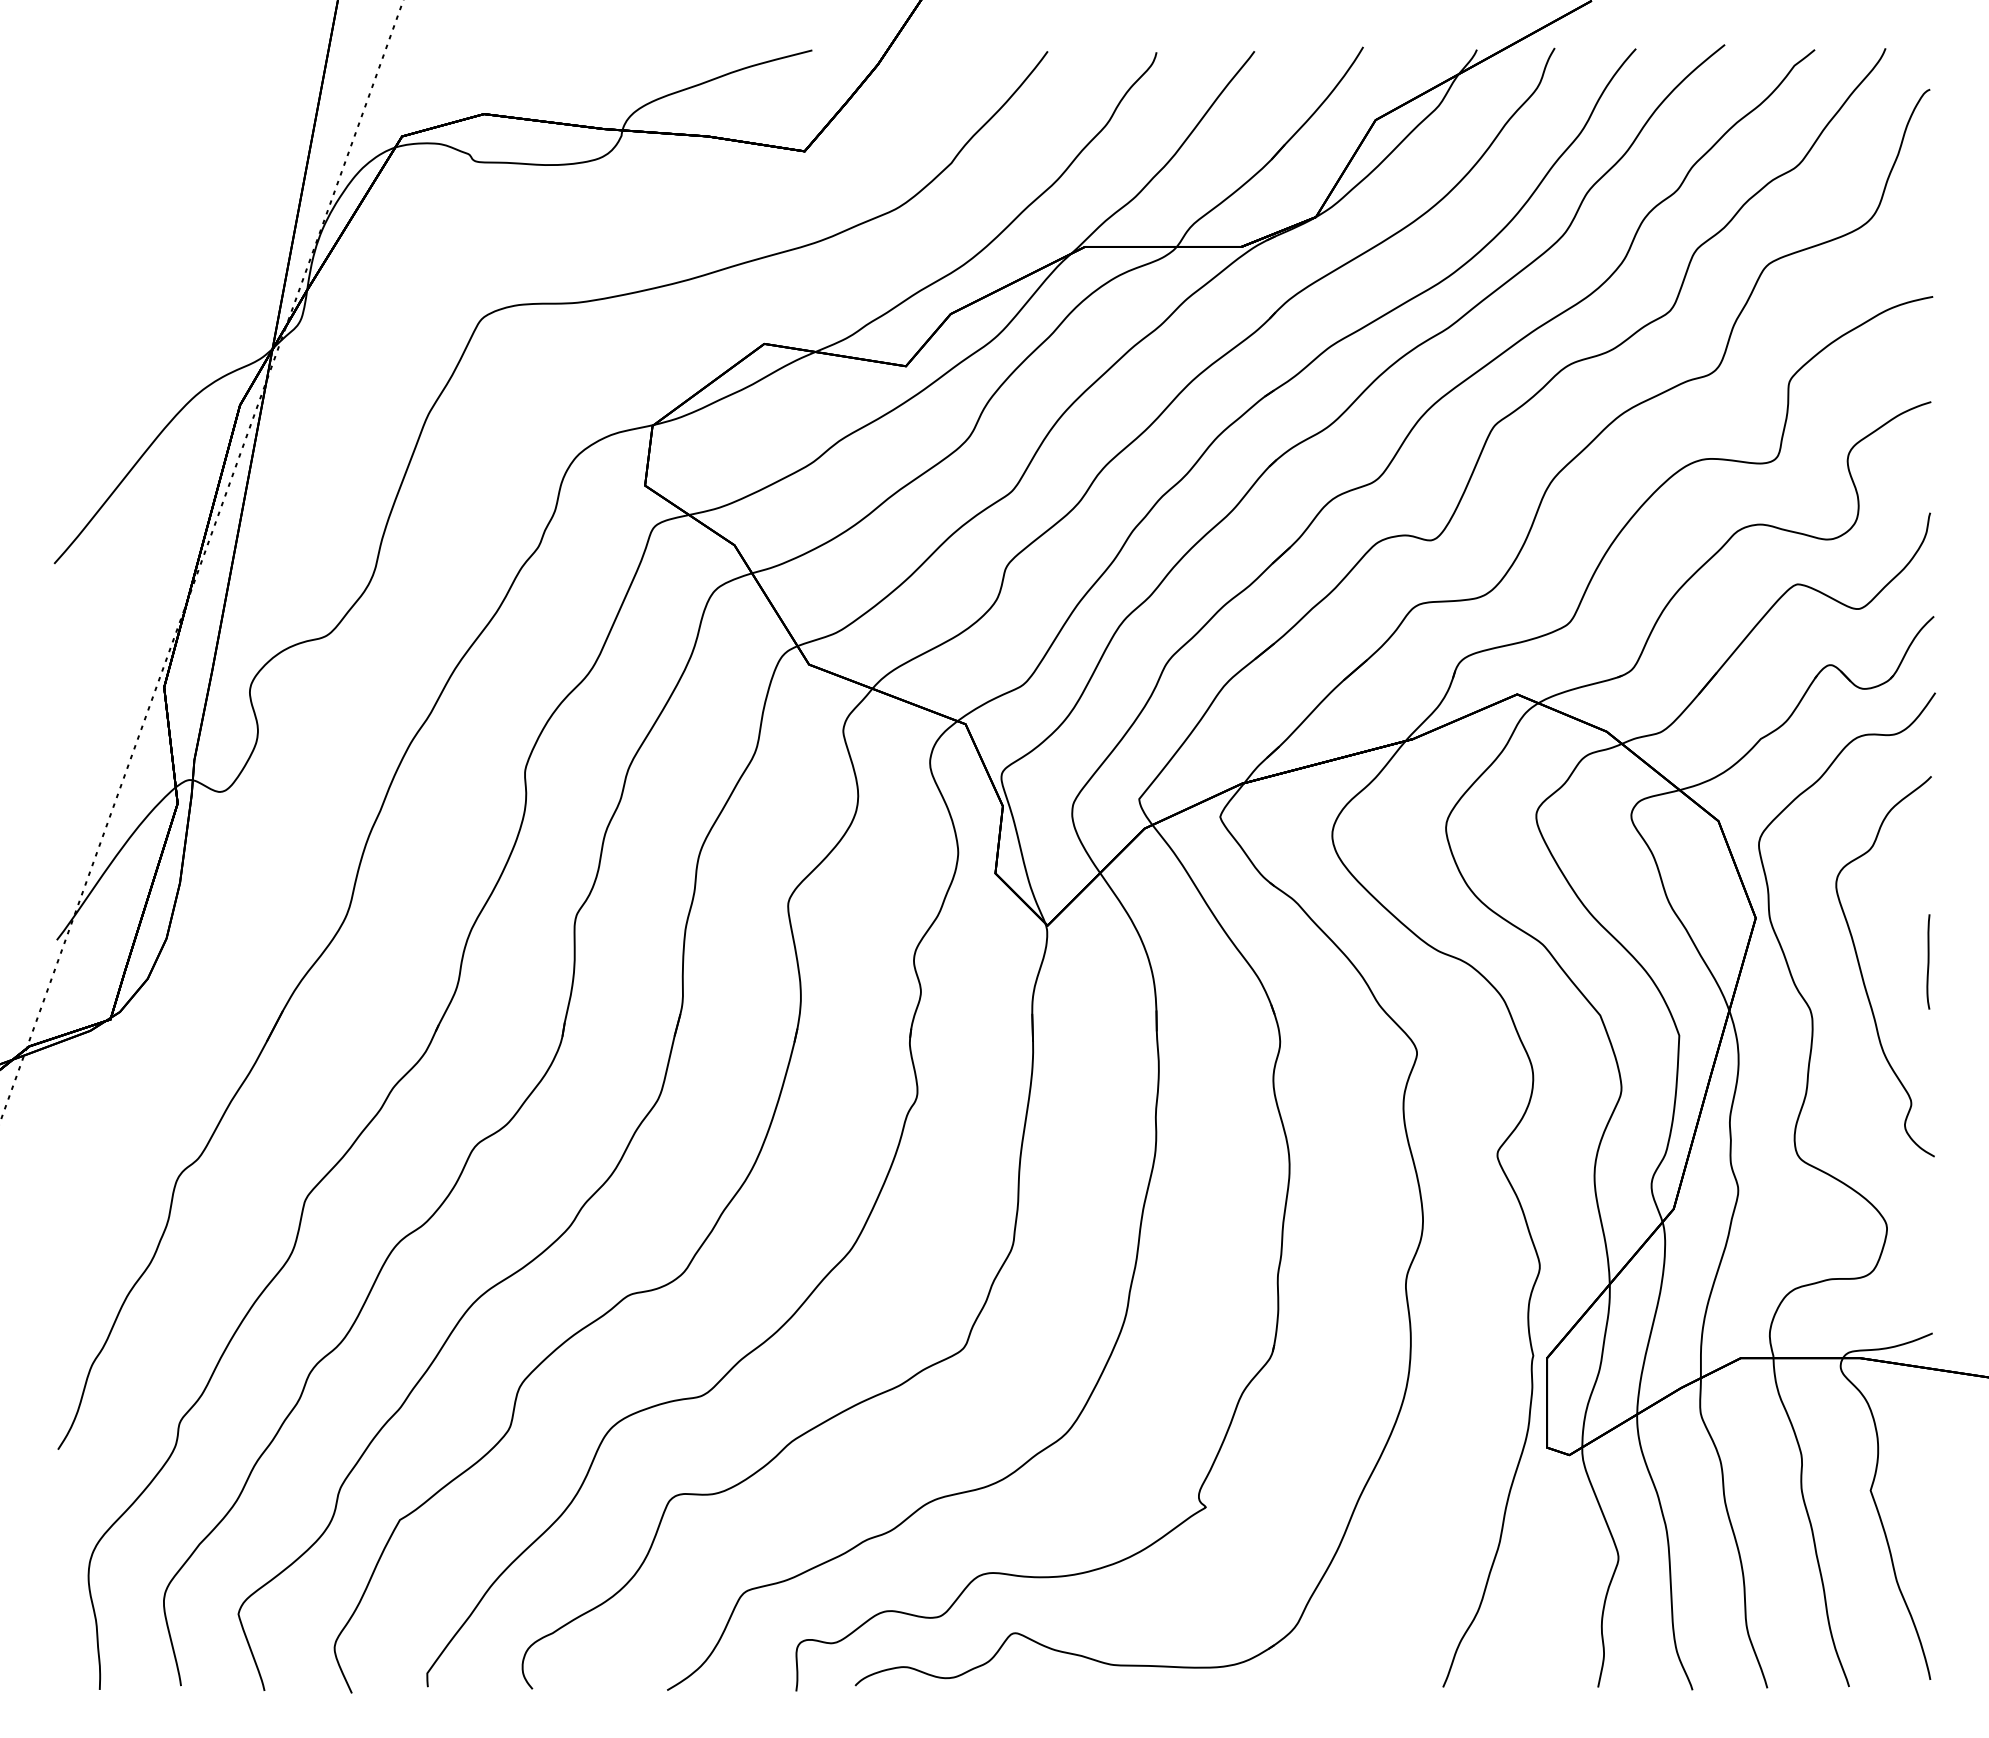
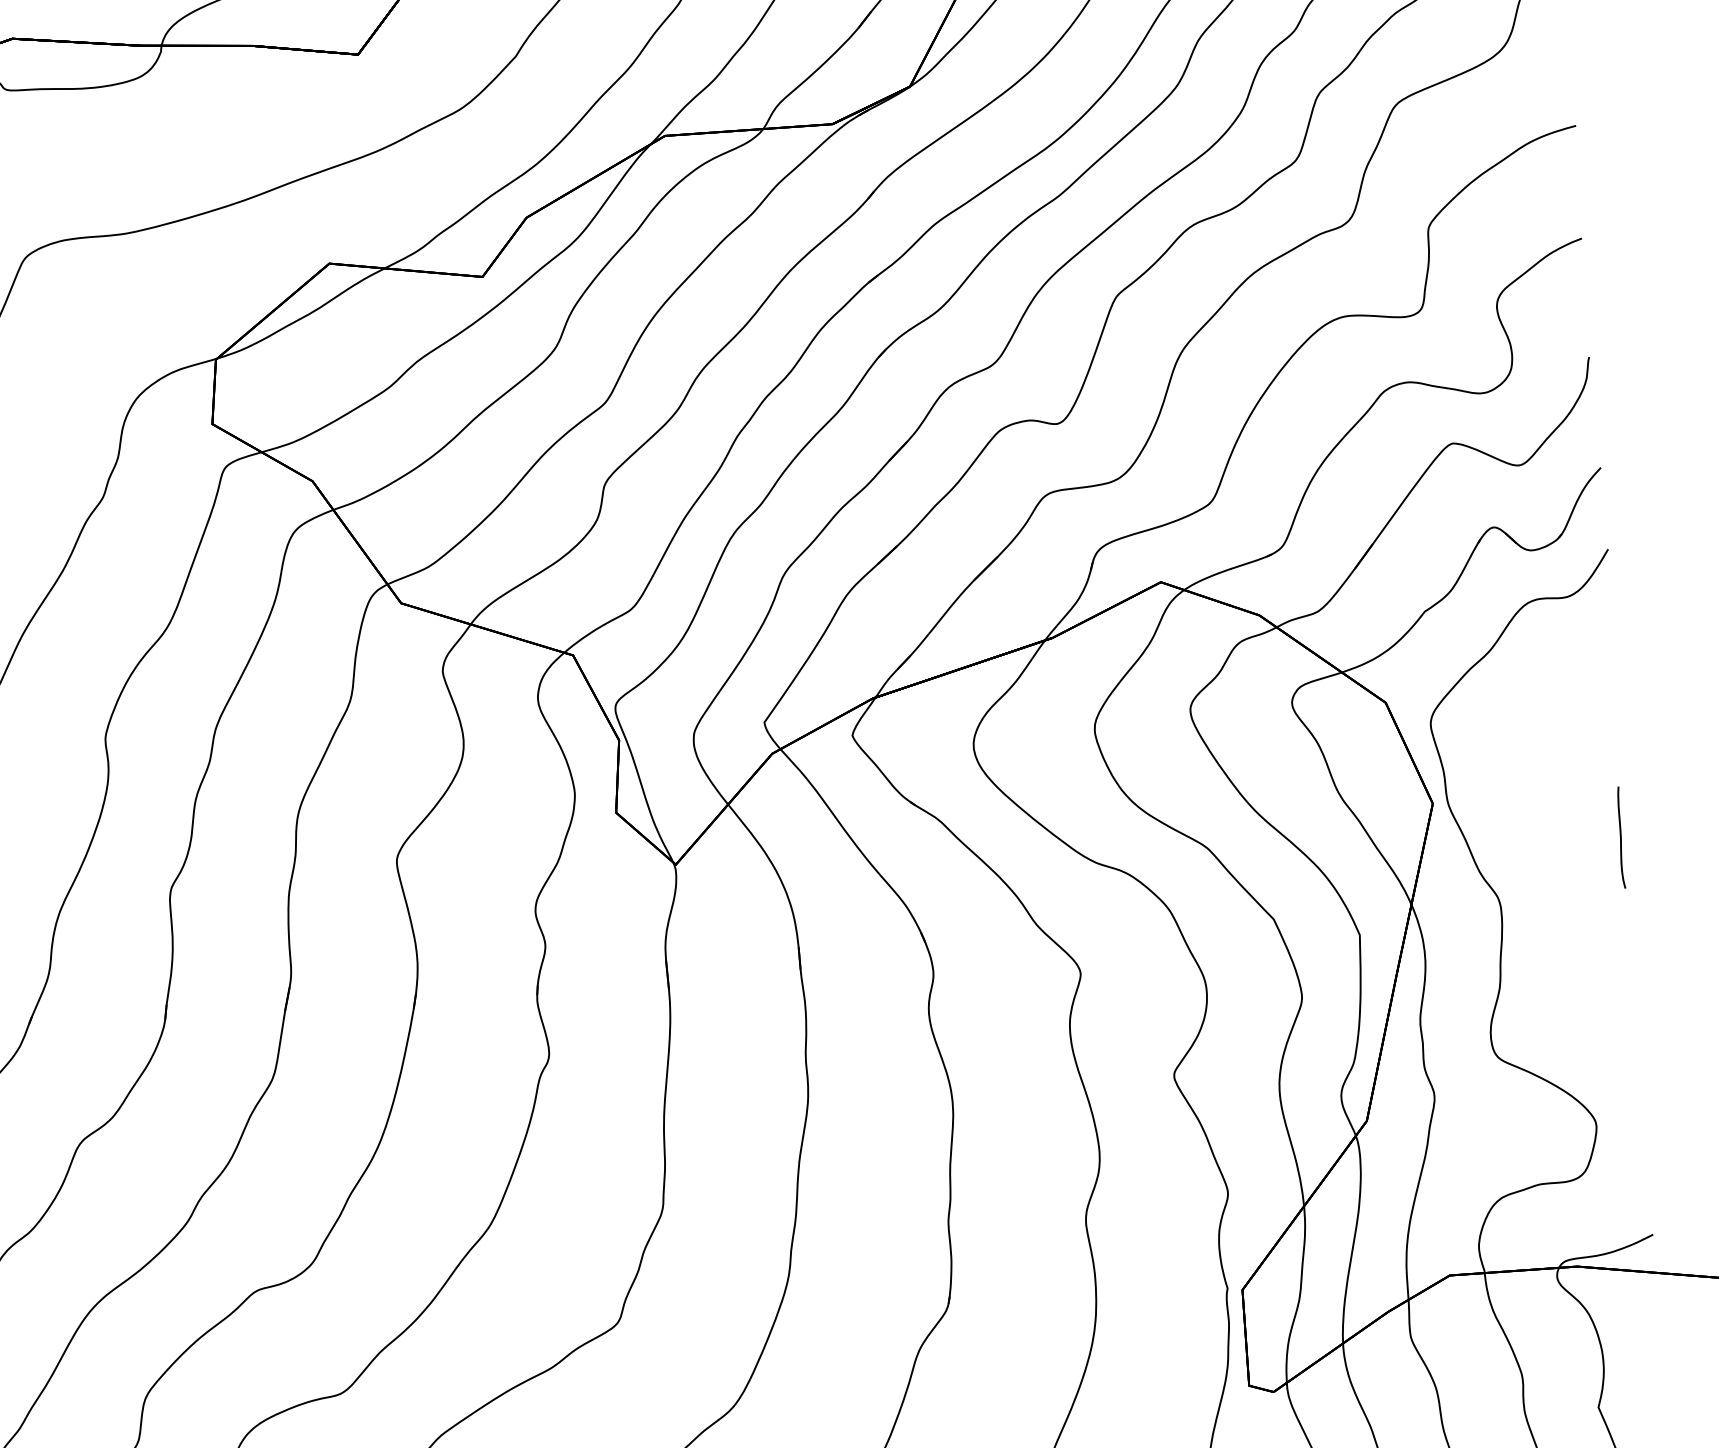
curve: (1862, 972) -> (1551, 853), removed

